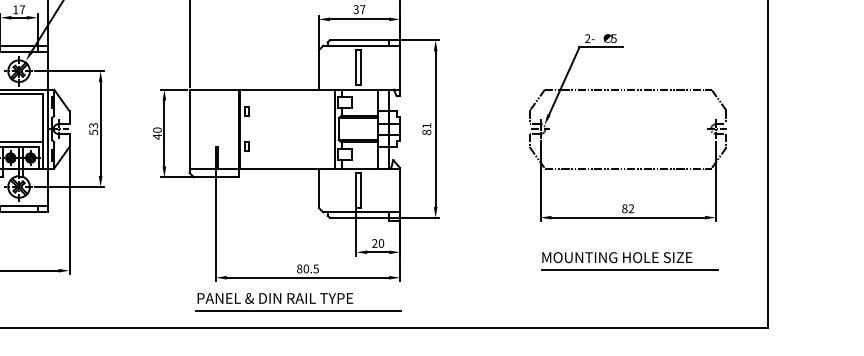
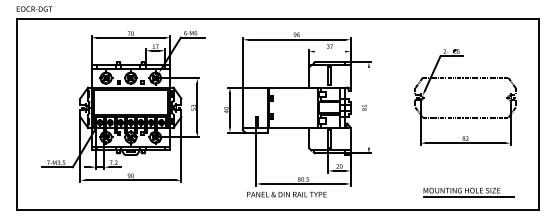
line: (358, 19) -> (329, 51), removed
part: (628, 91) -> (465, 78), moved
line: (434, 128) -> (368, 107), removed
part: (629, 261) -> (468, 192), moved
line: (298, 310) -> (298, 200), removed

